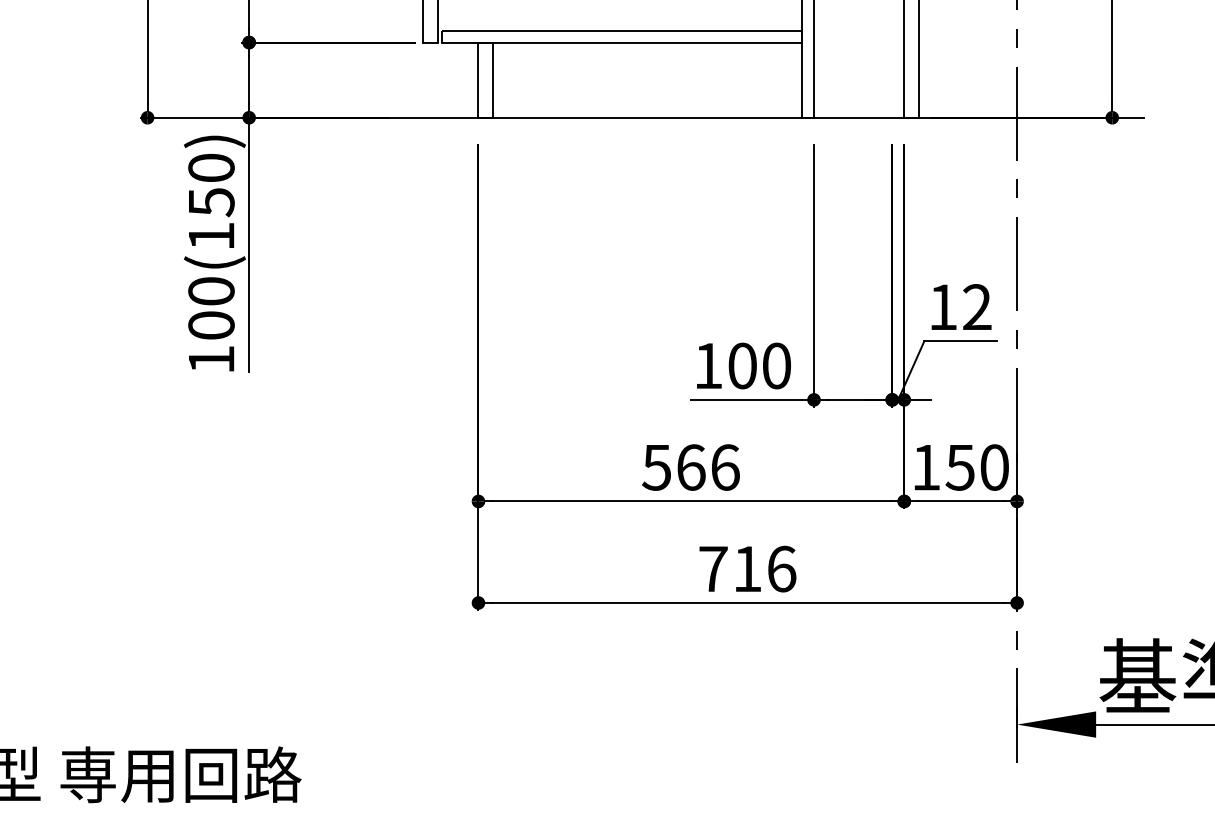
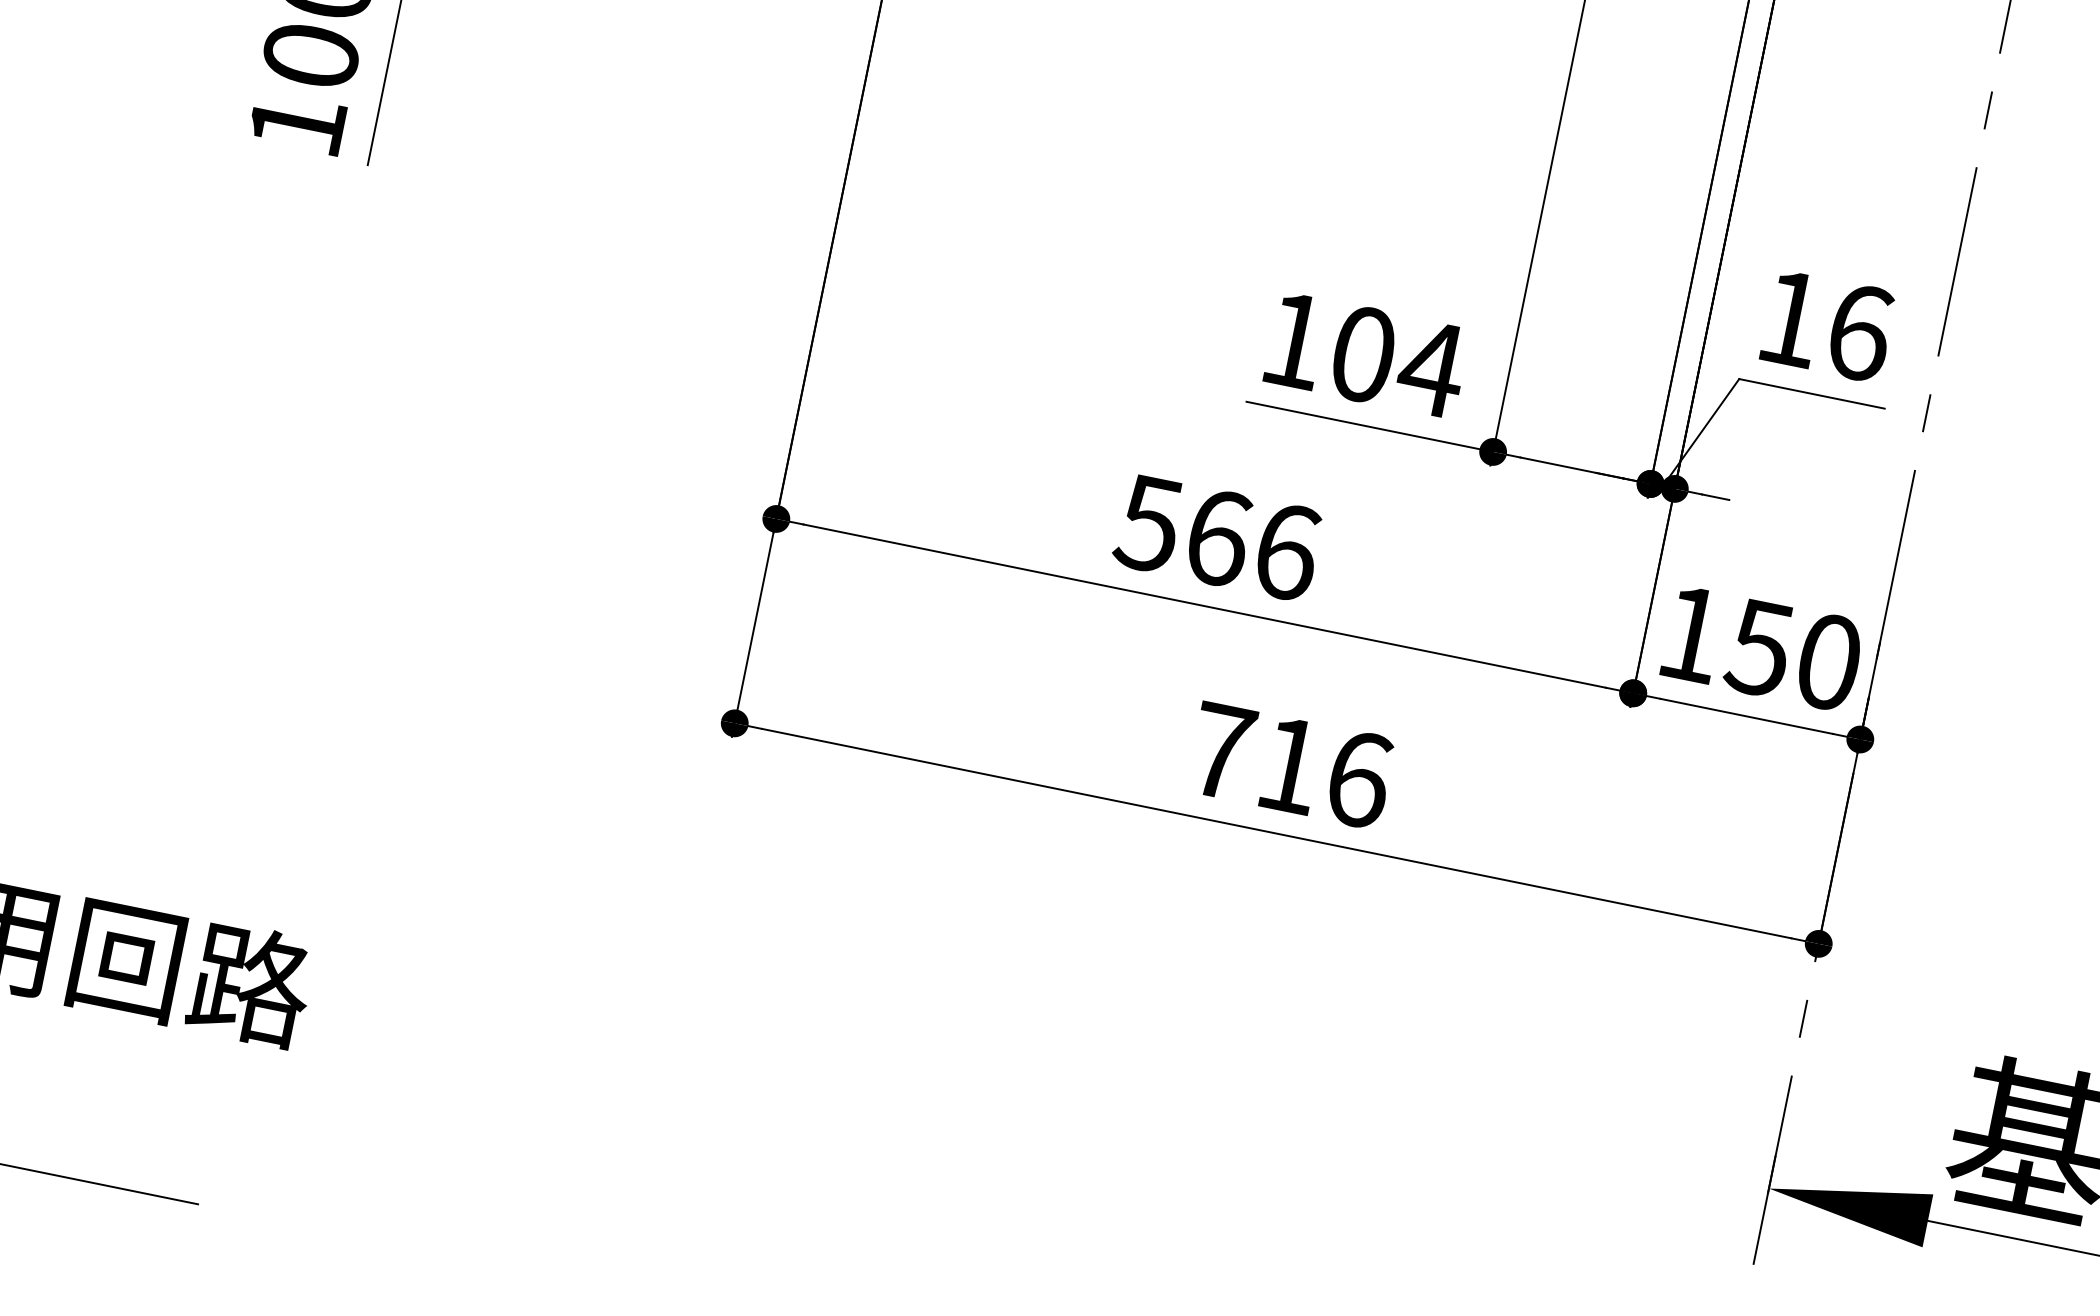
text: (977, 307) -> (1859, 332), 12 -> 16
text: (776, 365) -> (1431, 367), 100 -> 104

